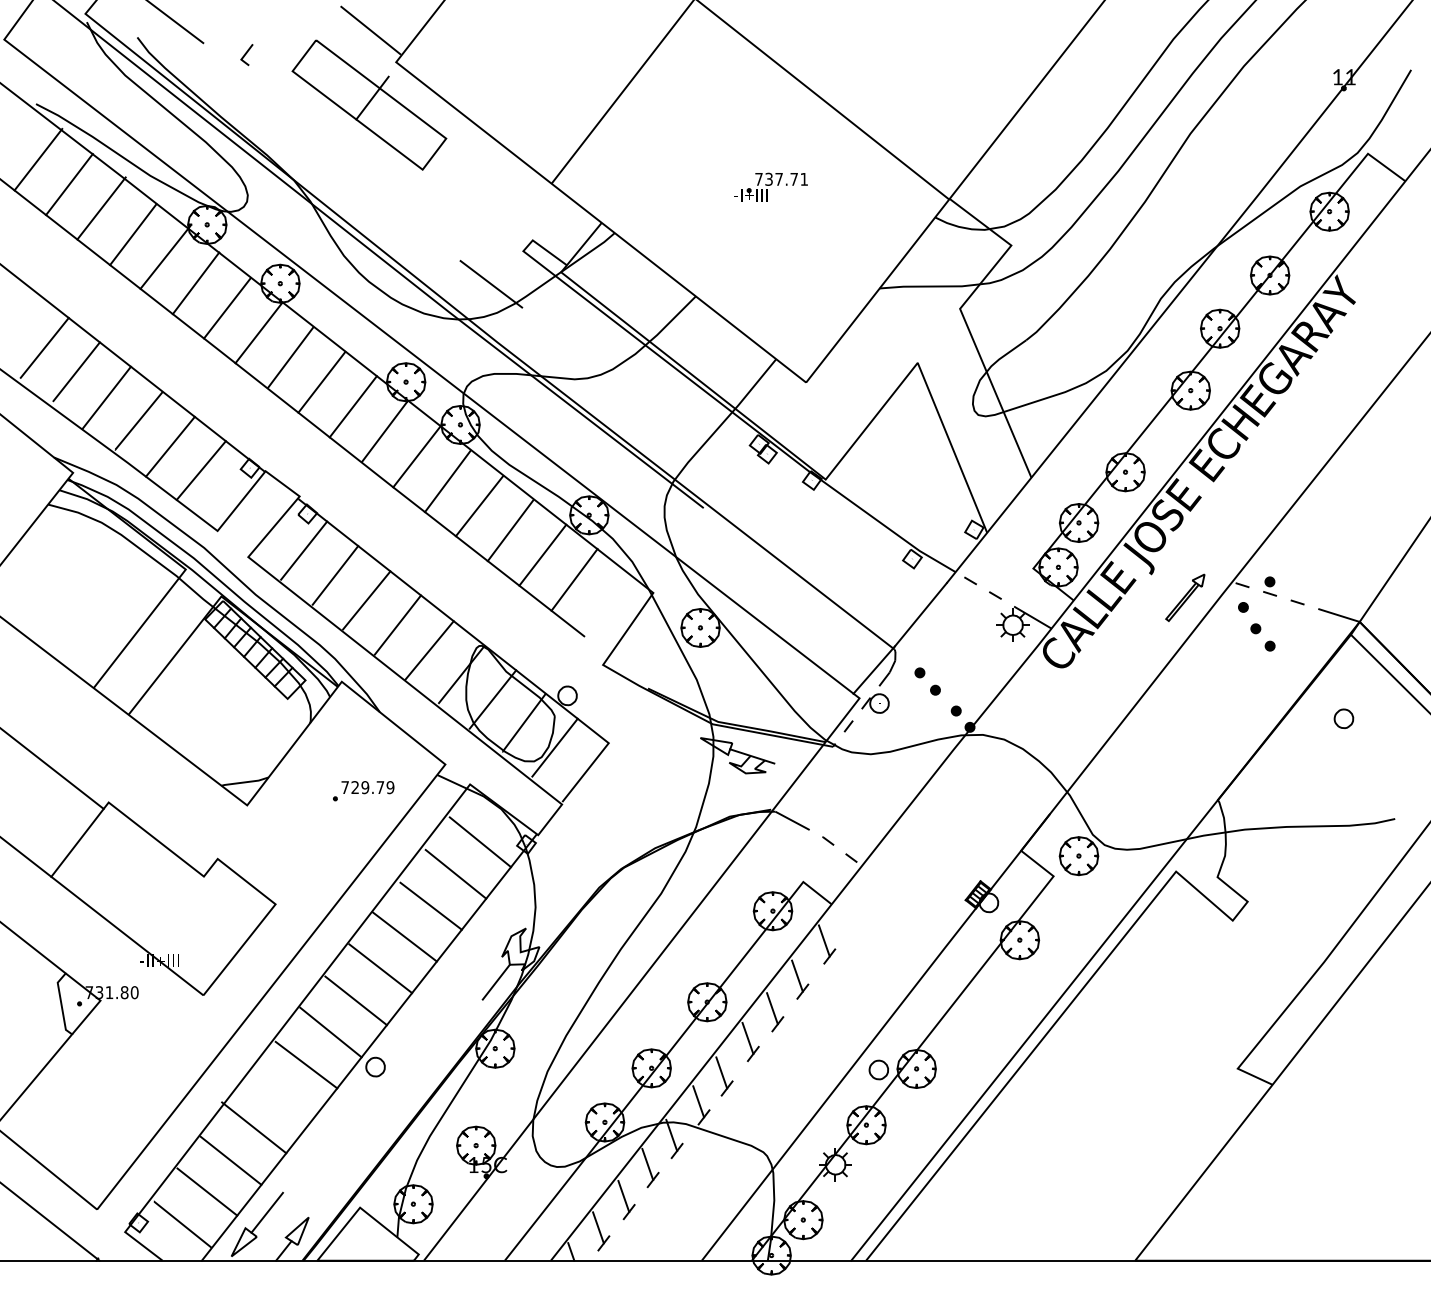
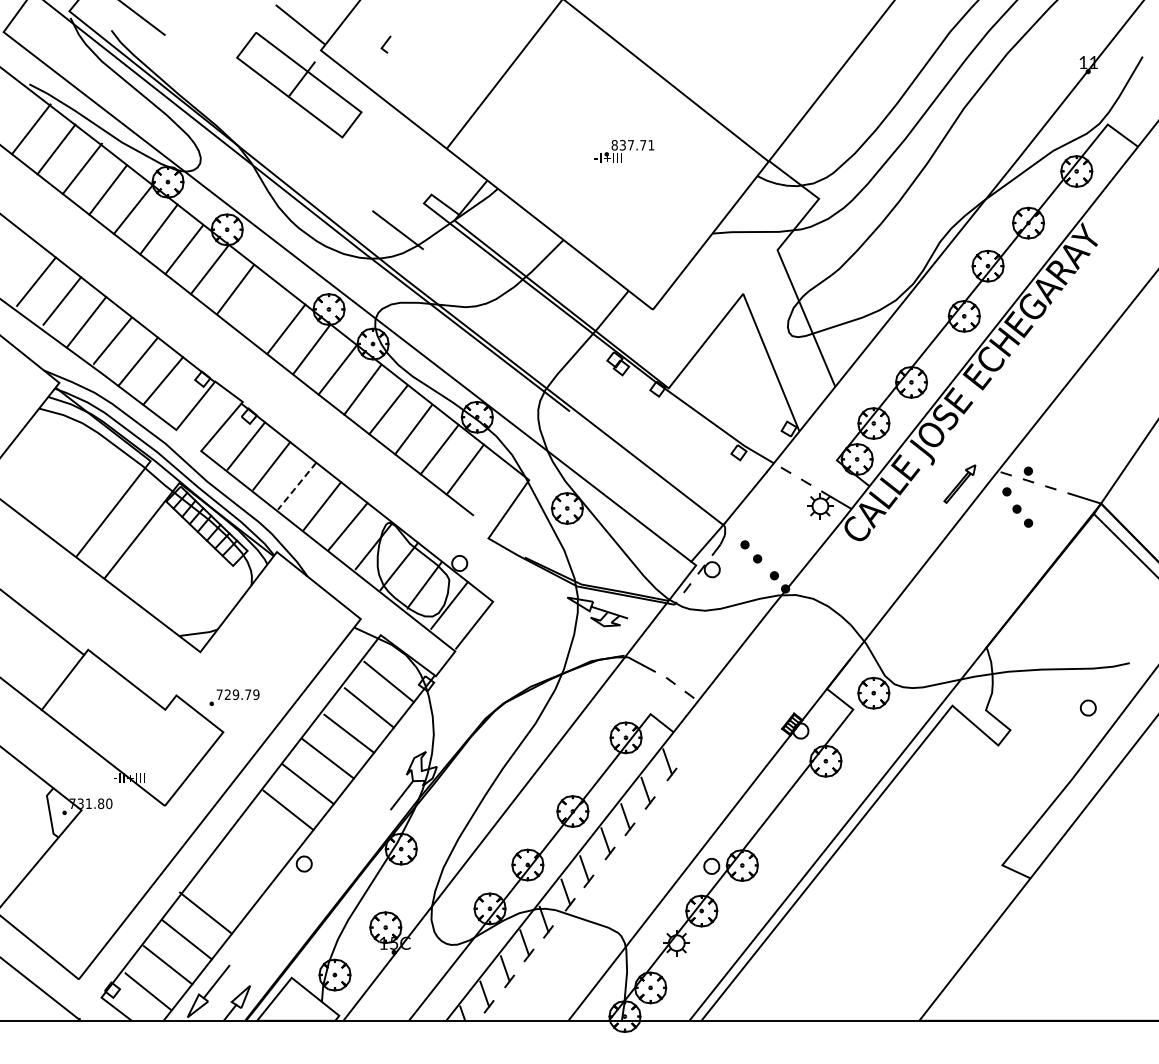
line: (246, 54) -> (385, 44), moved
text: (758, 179) -> (614, 145), 737.71 -> 837.71
line: (321, 382) -> (260, 309), removed
line: (365, 600) -> (296, 486), solid -> dashed
part: (1342, 718) -> (1087, 707), moved
part: (363, 791) -> (234, 697), moved
line: (330, 1031) -> (267, 835), removed
line: (306, 1065) -> (248, 862), removed

